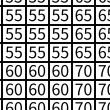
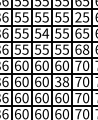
text: (79, 15) -> (78, 17), 65 -> 25
text: (41, 33) -> (45, 33), 55 -> 54
text: (87, 52) -> (85, 49), 65 -> 68
text: (60, 88) -> (62, 81), 60 -> 38

